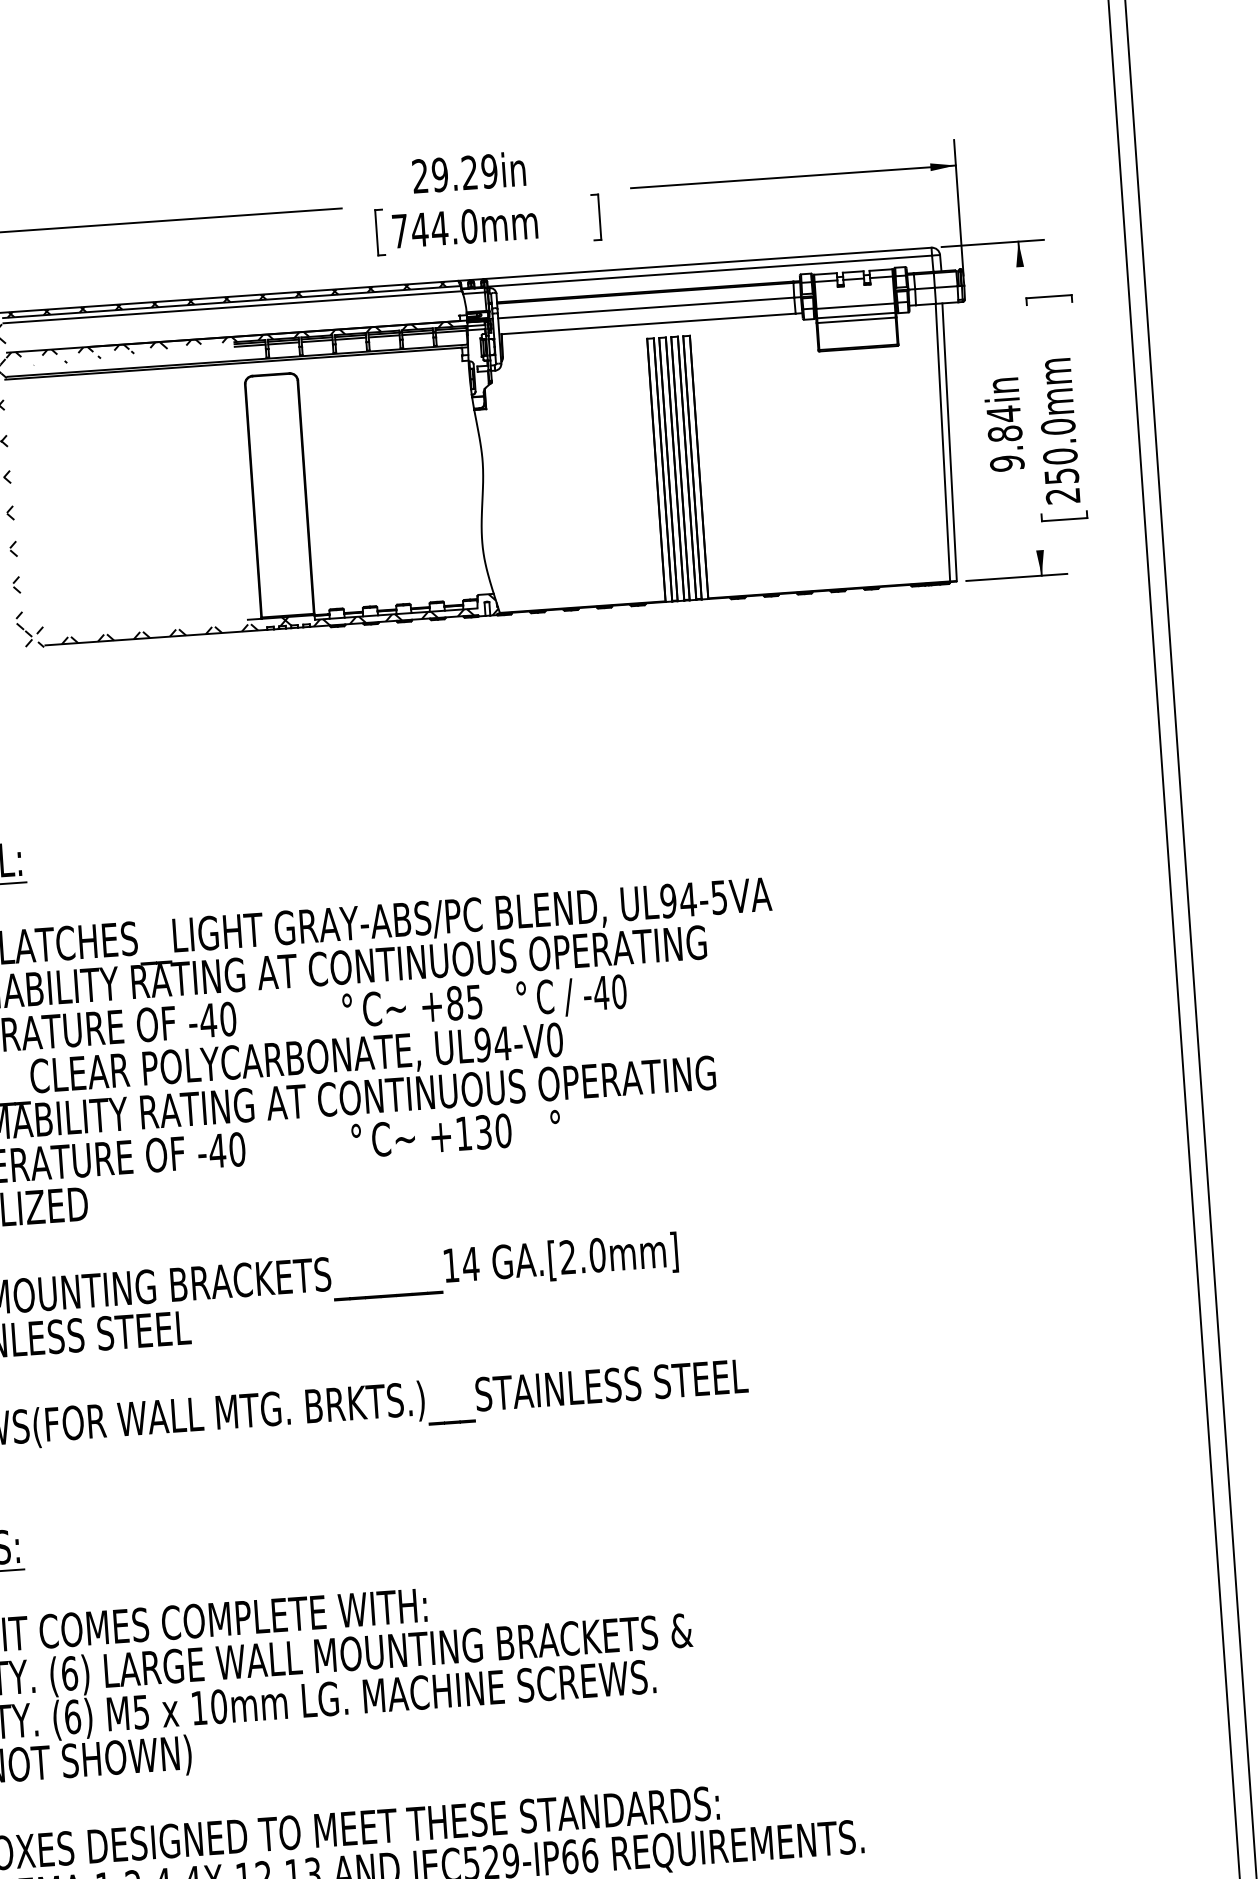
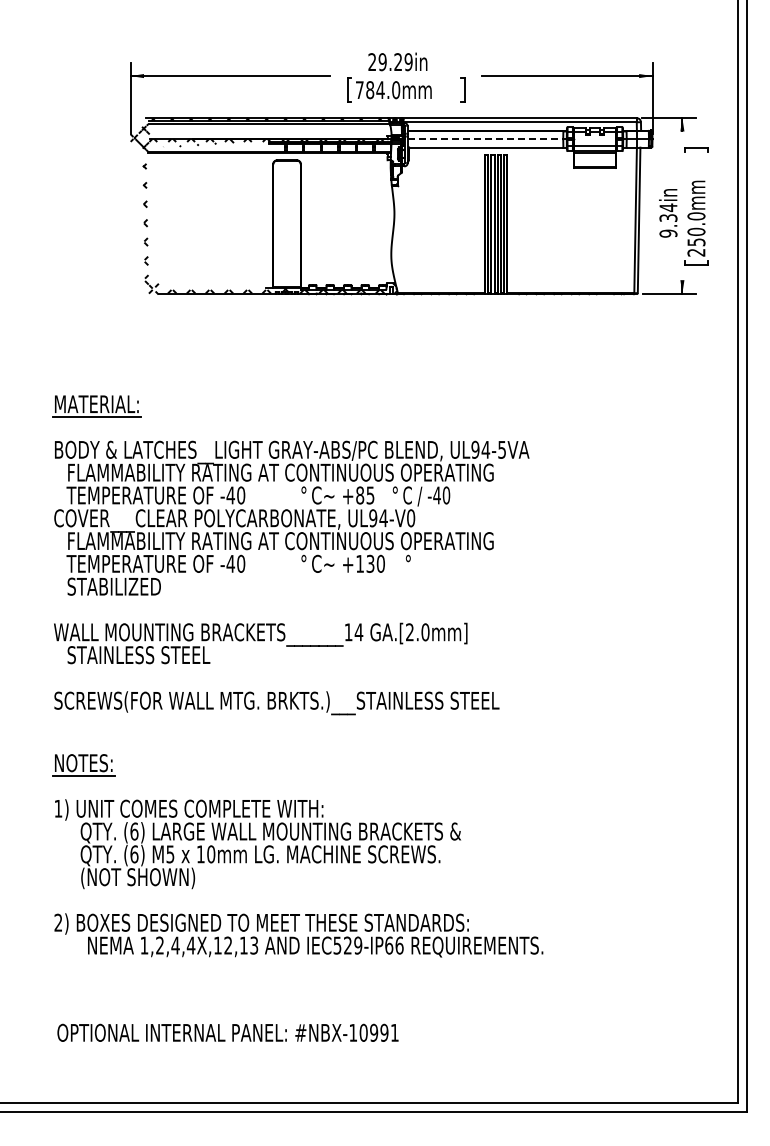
text: (418, 230) -> (369, 90), 744.0mm -> 784.0mm
line: (646, 308) -> (485, 139), solid -> dashed
text: (1005, 434) -> (668, 218), 9.84in -> 9.34in

